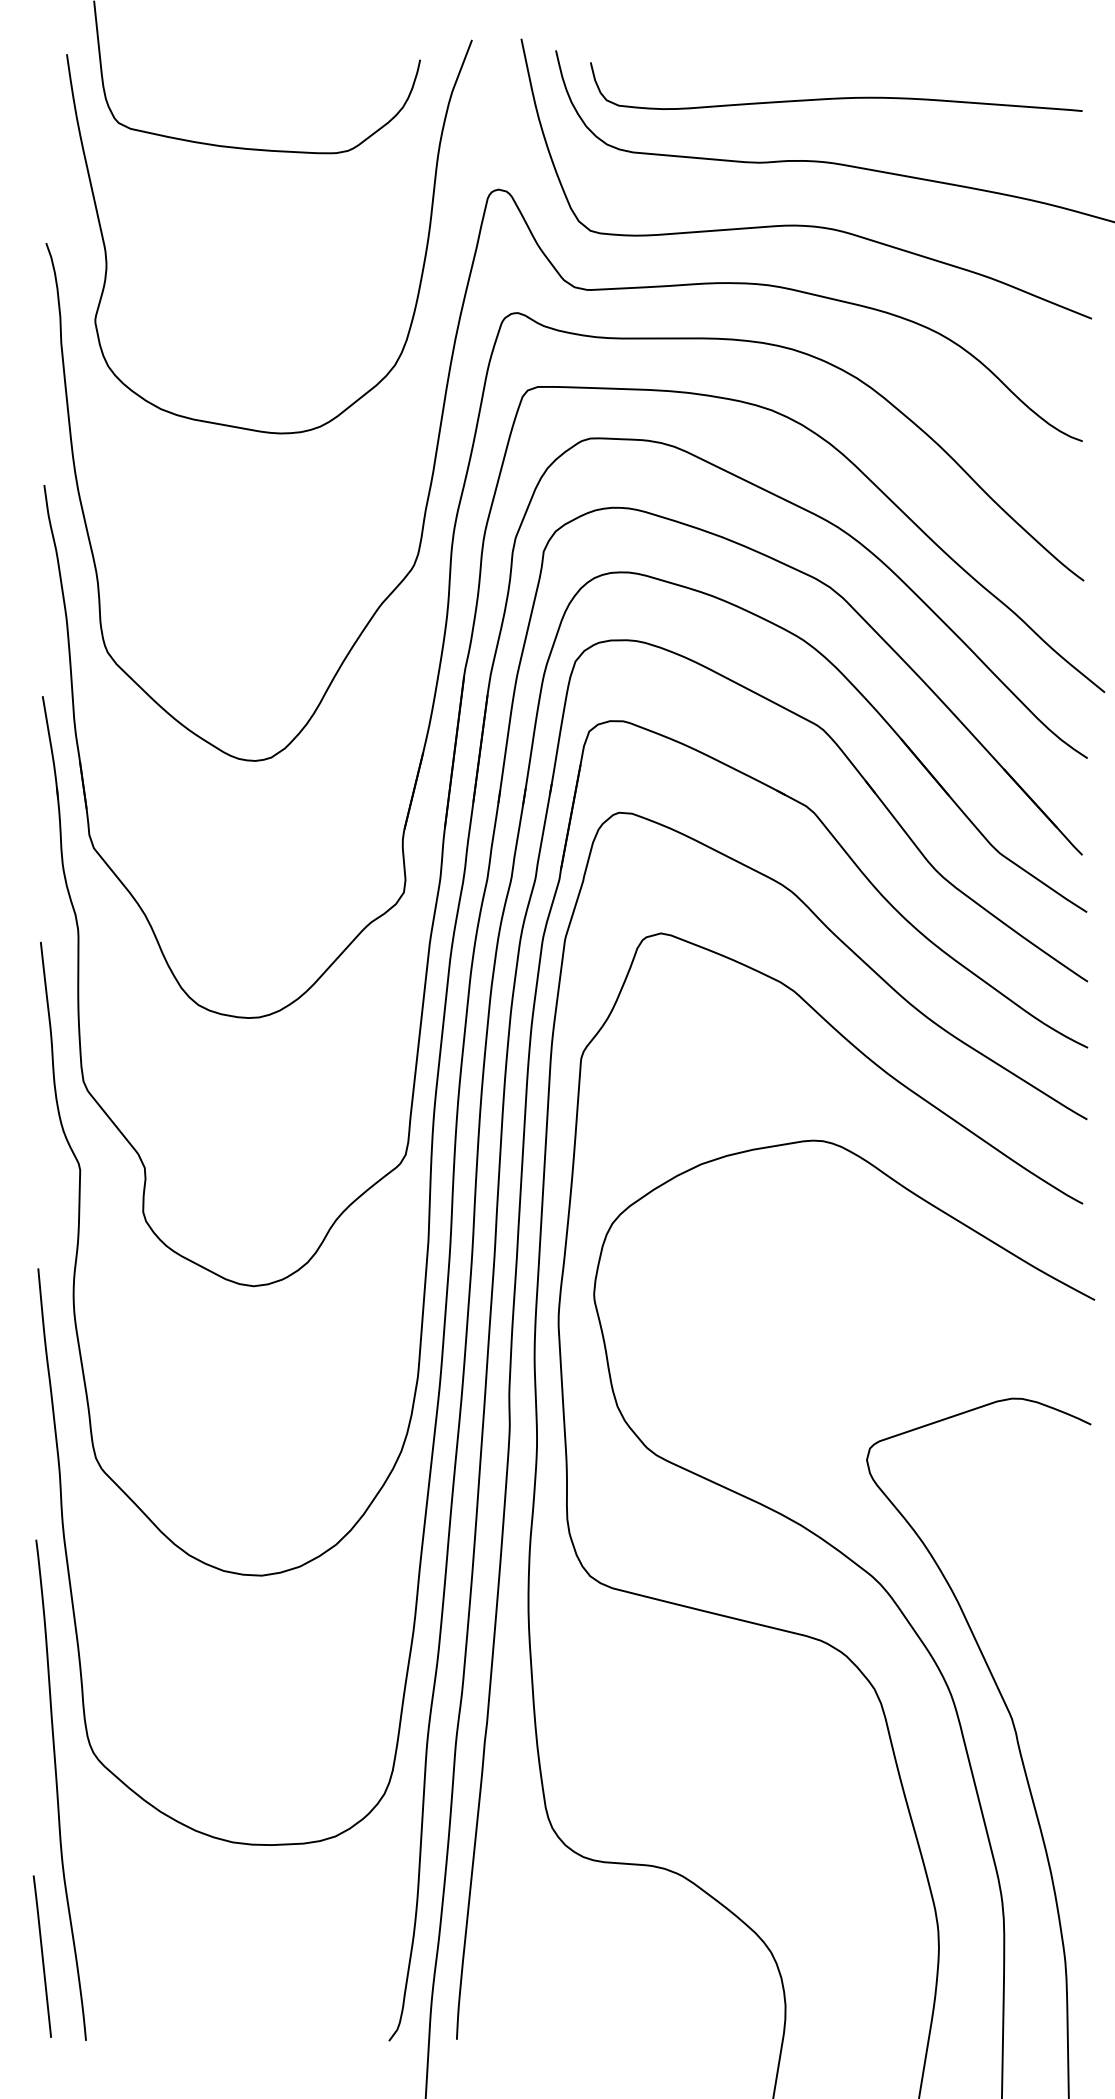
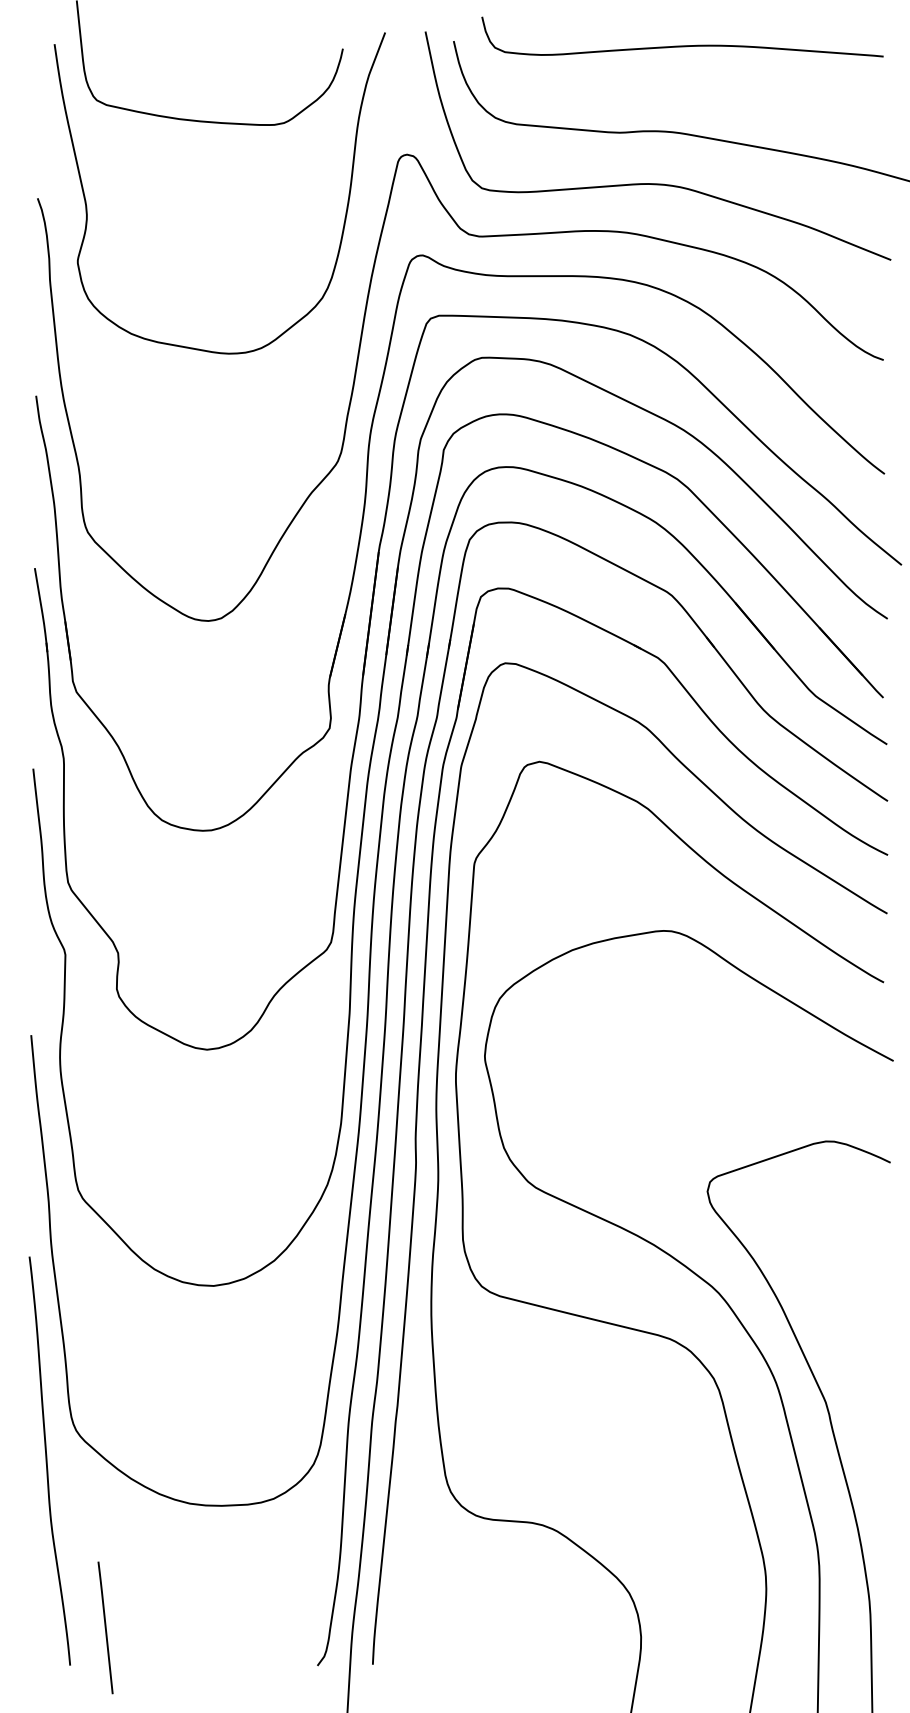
curve: (836, 97) -> (682, 45), moved
line: (42, 1956) -> (105, 1627), moved

